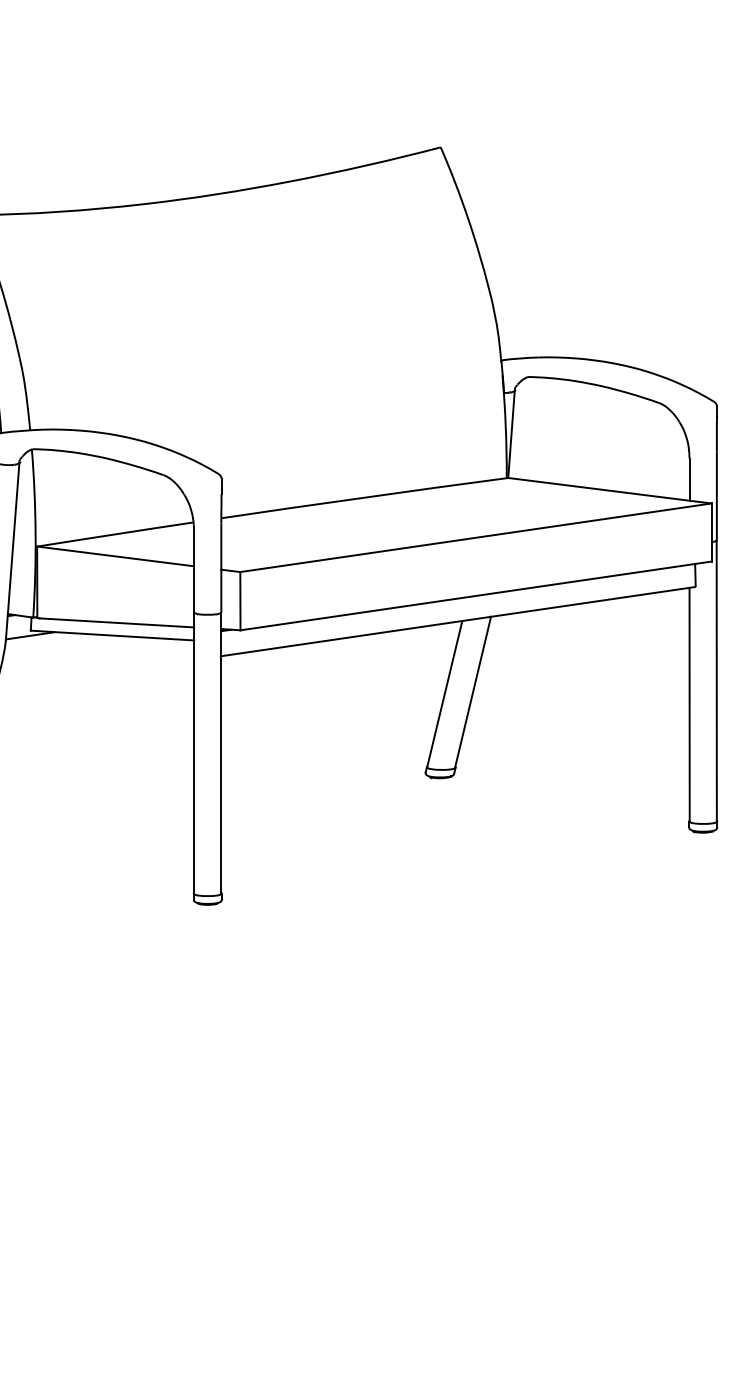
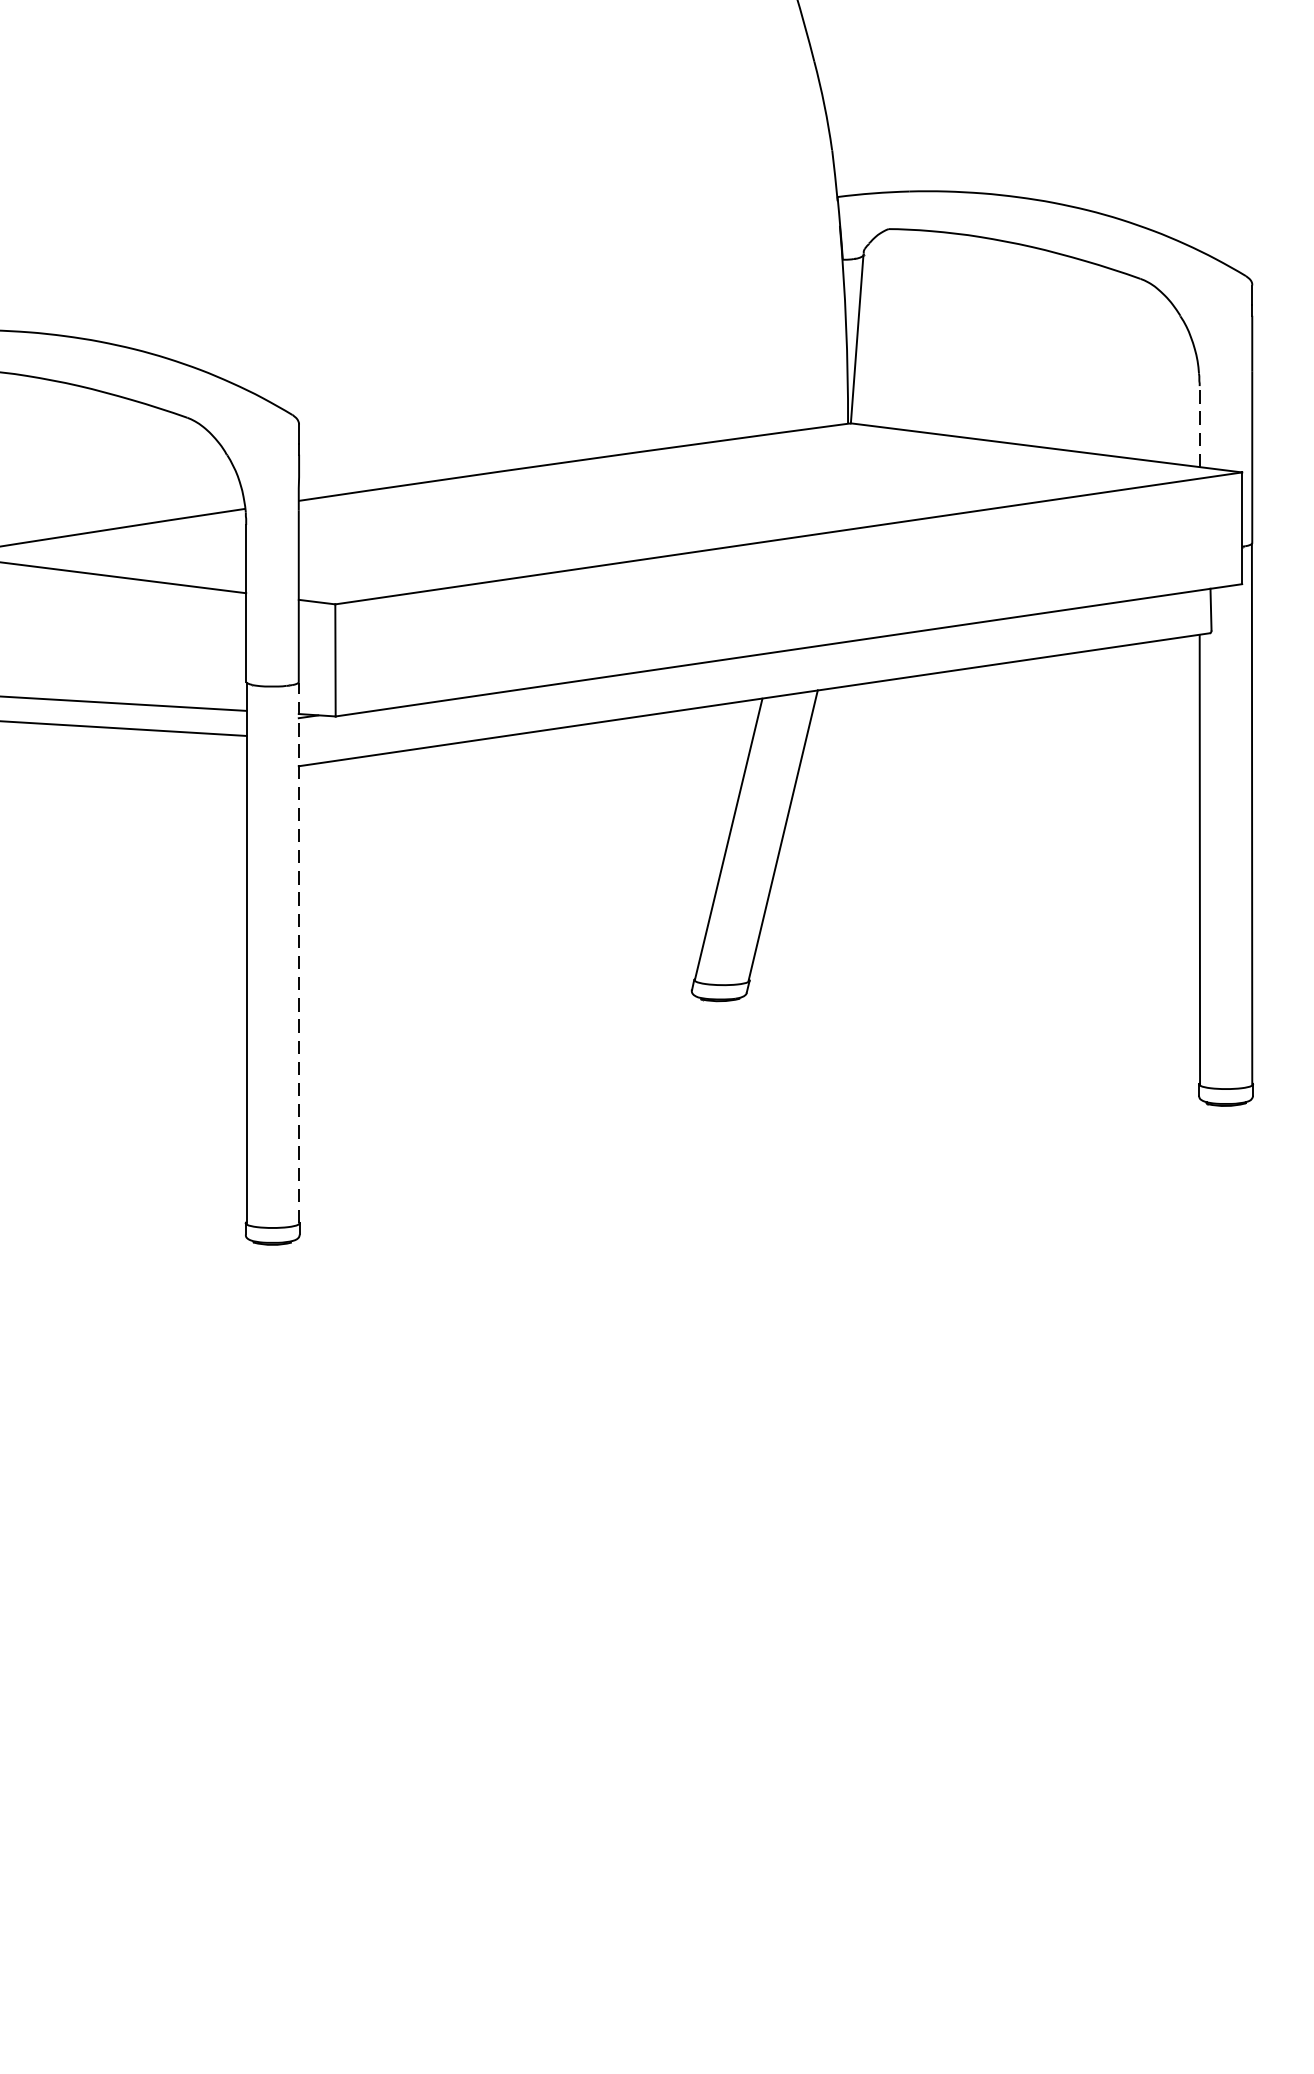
line: (689, 479) -> (1199, 426), solid -> dashed
line: (221, 752) -> (299, 951), solid -> dashed

